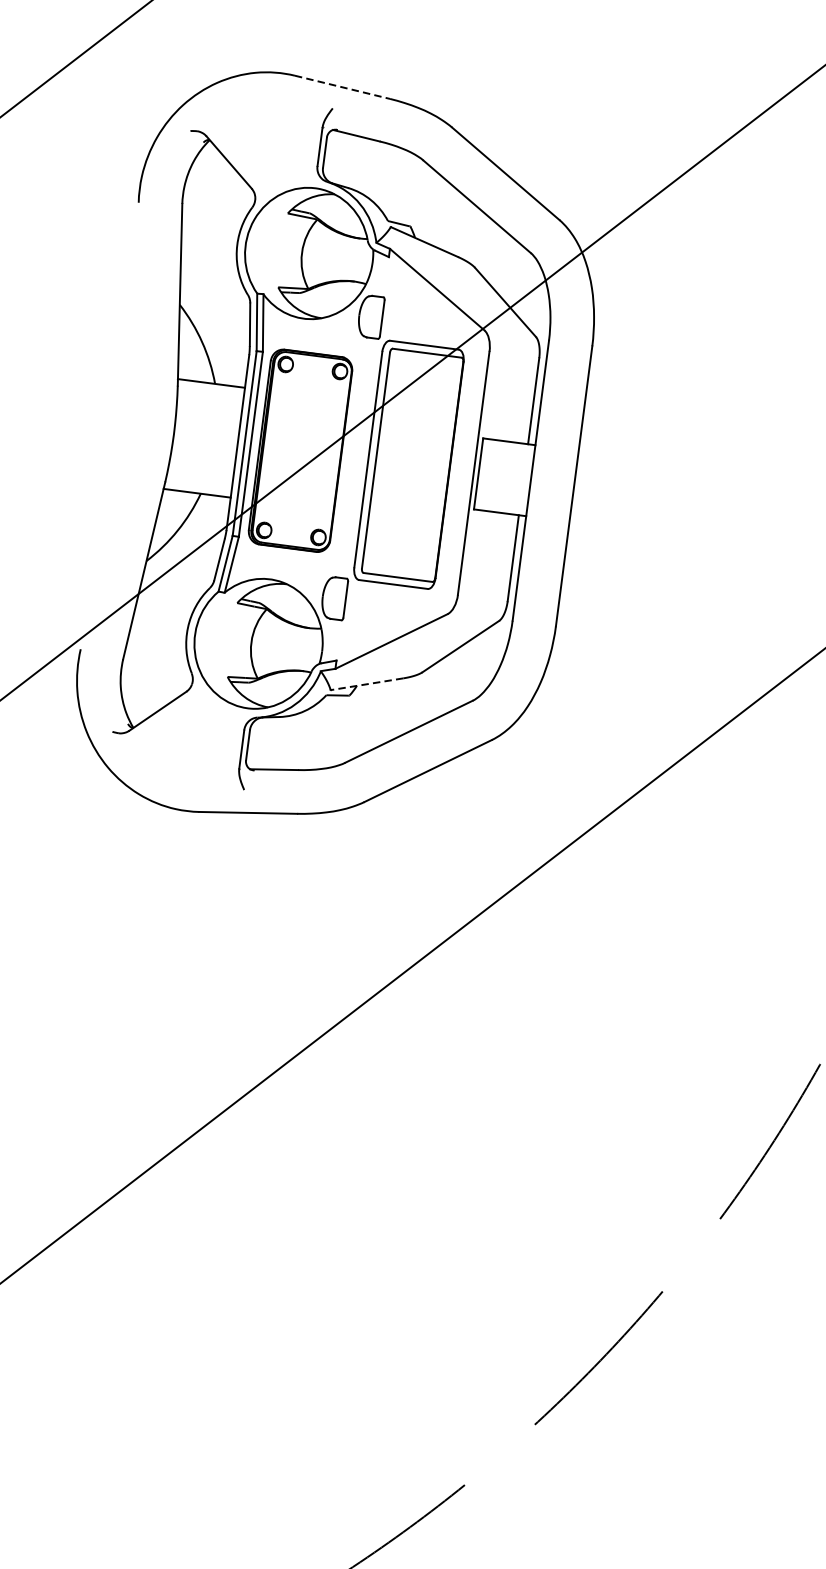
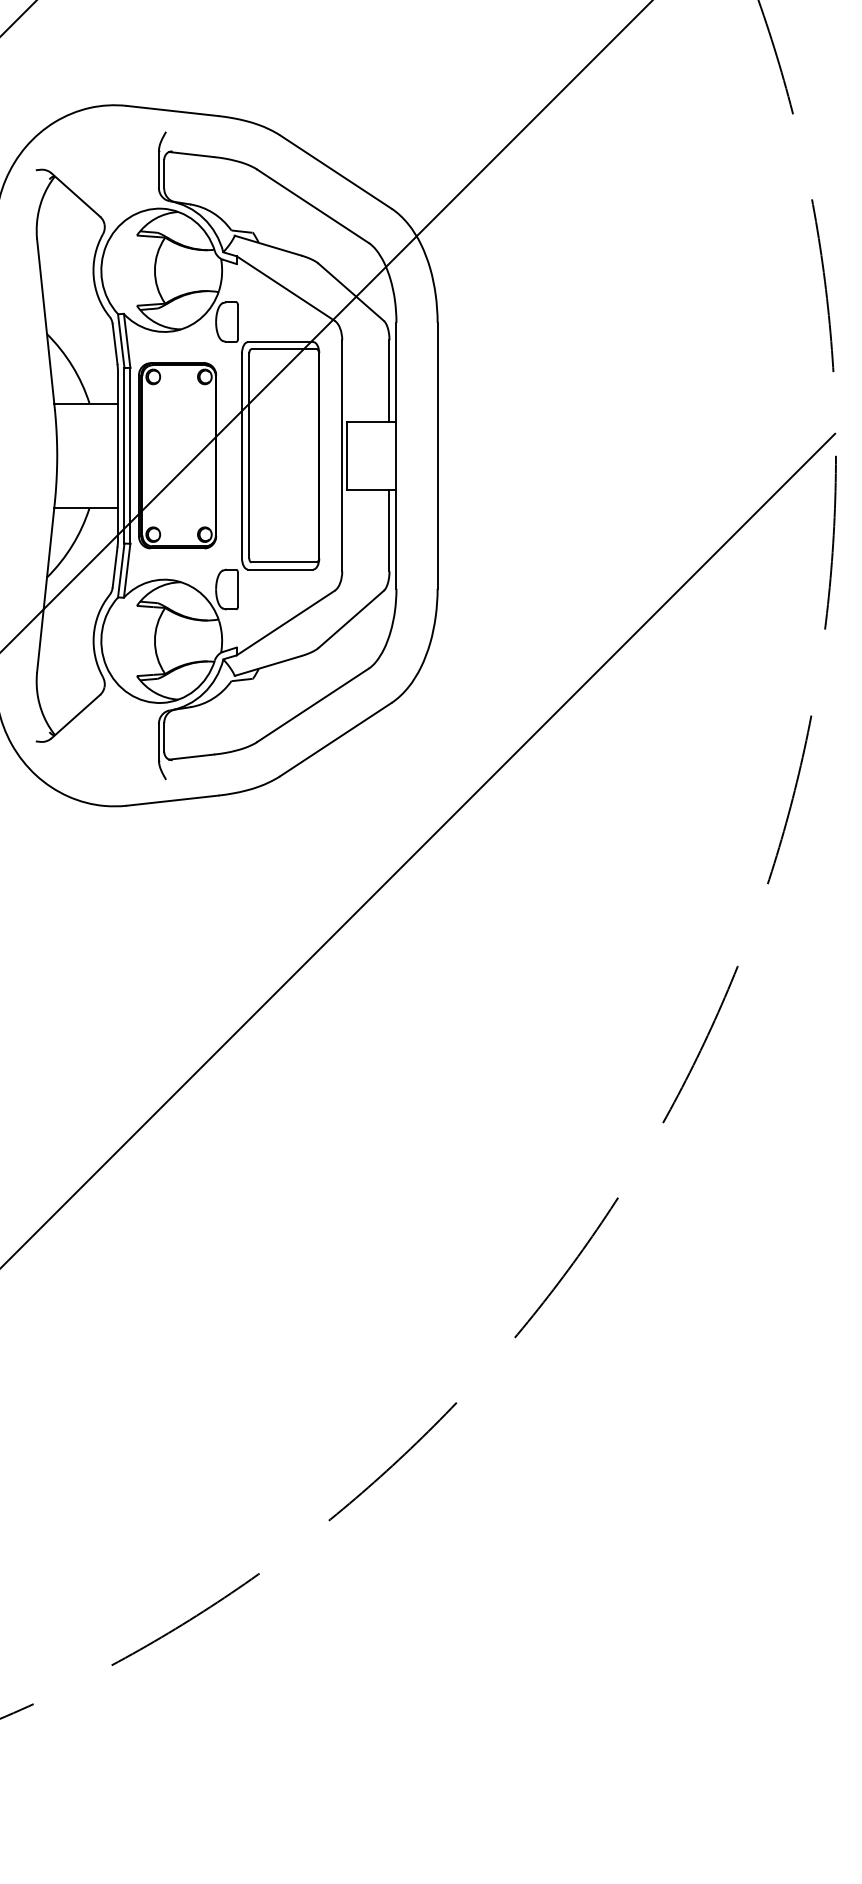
line: (343, 87) -> (173, 111), dashed -> solid
line: (367, 683) -> (268, 665), dashed -> solid

